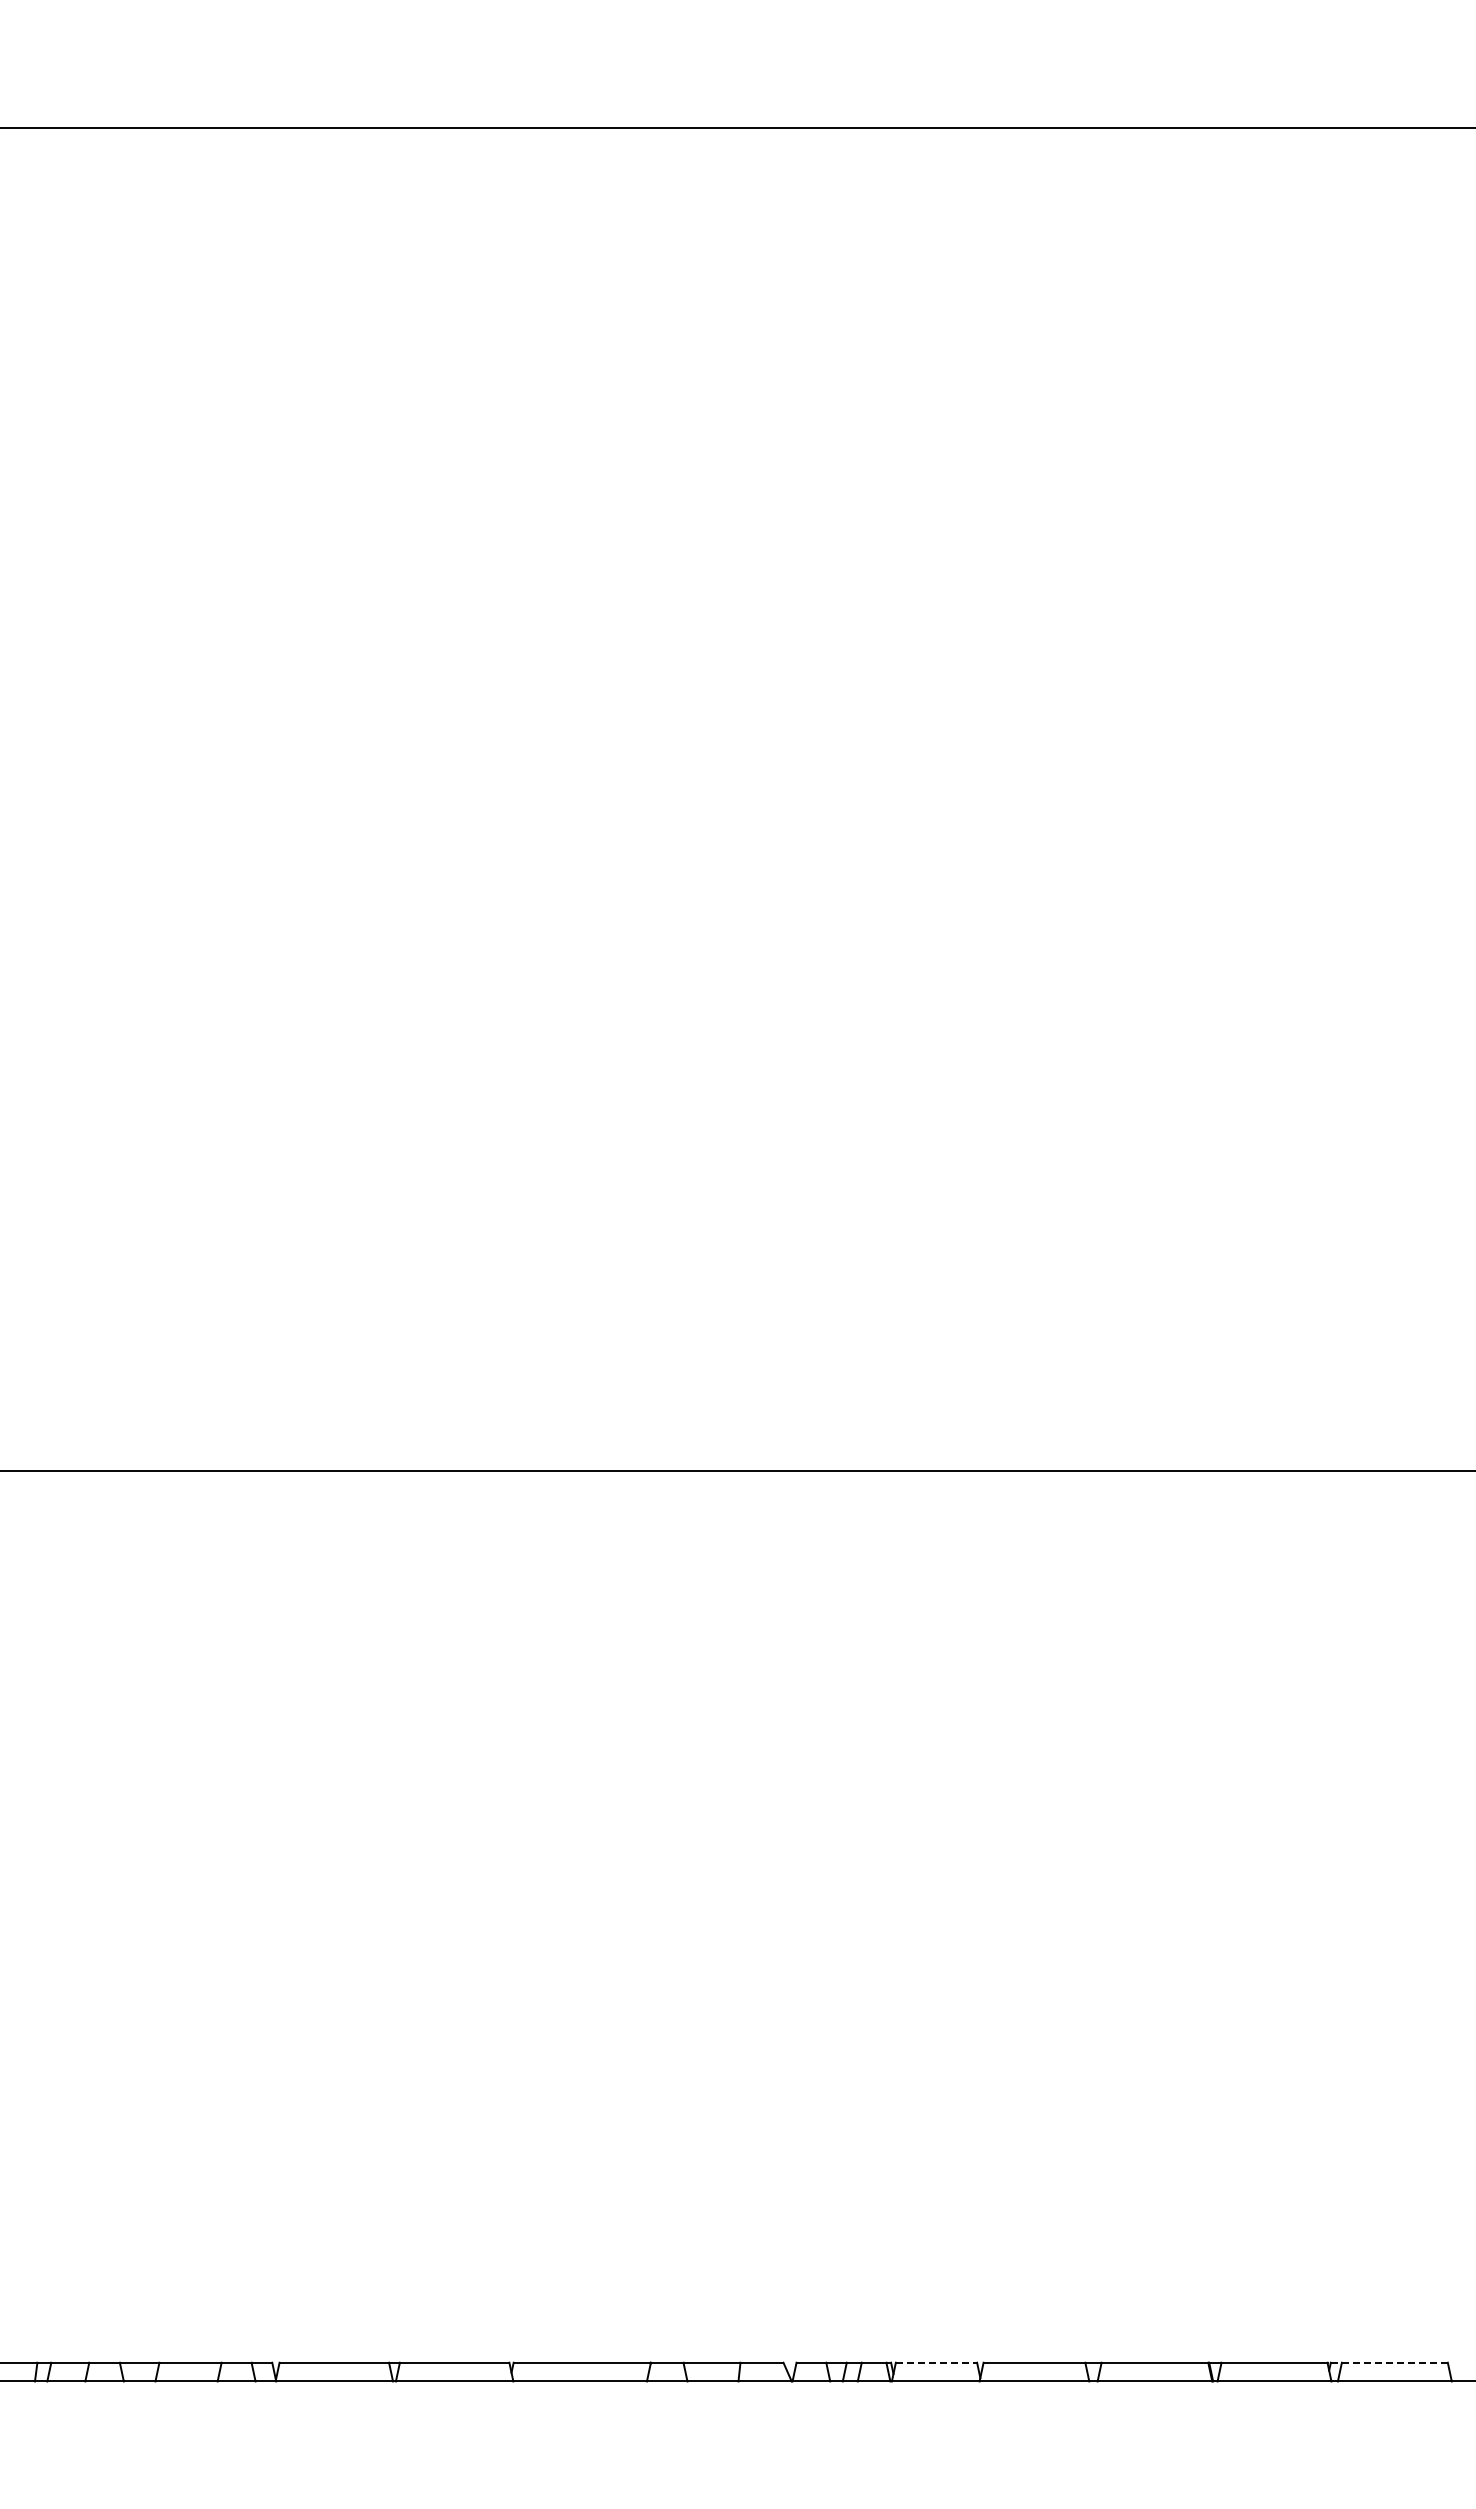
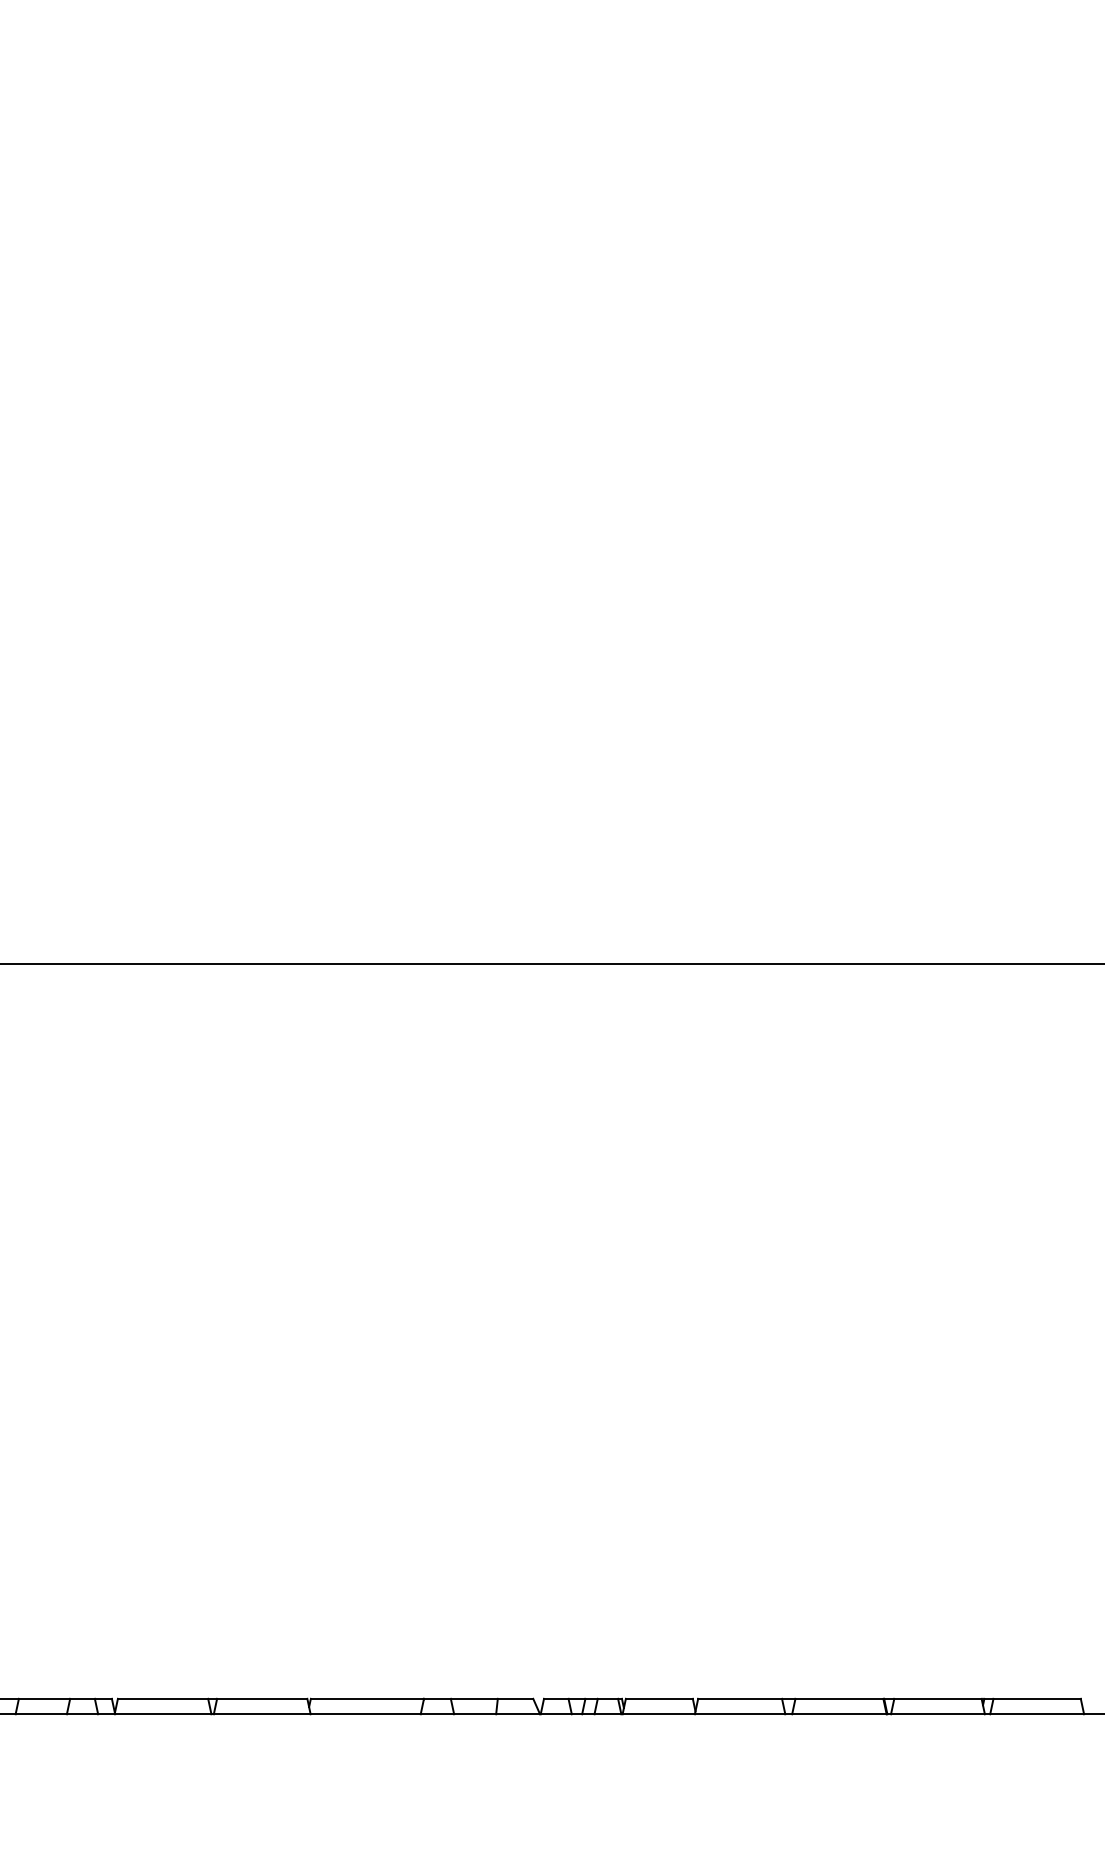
line: (936, 2362) -> (659, 1698), dashed -> solid
line: (1389, 2362) -> (1032, 1698), dashed -> solid

